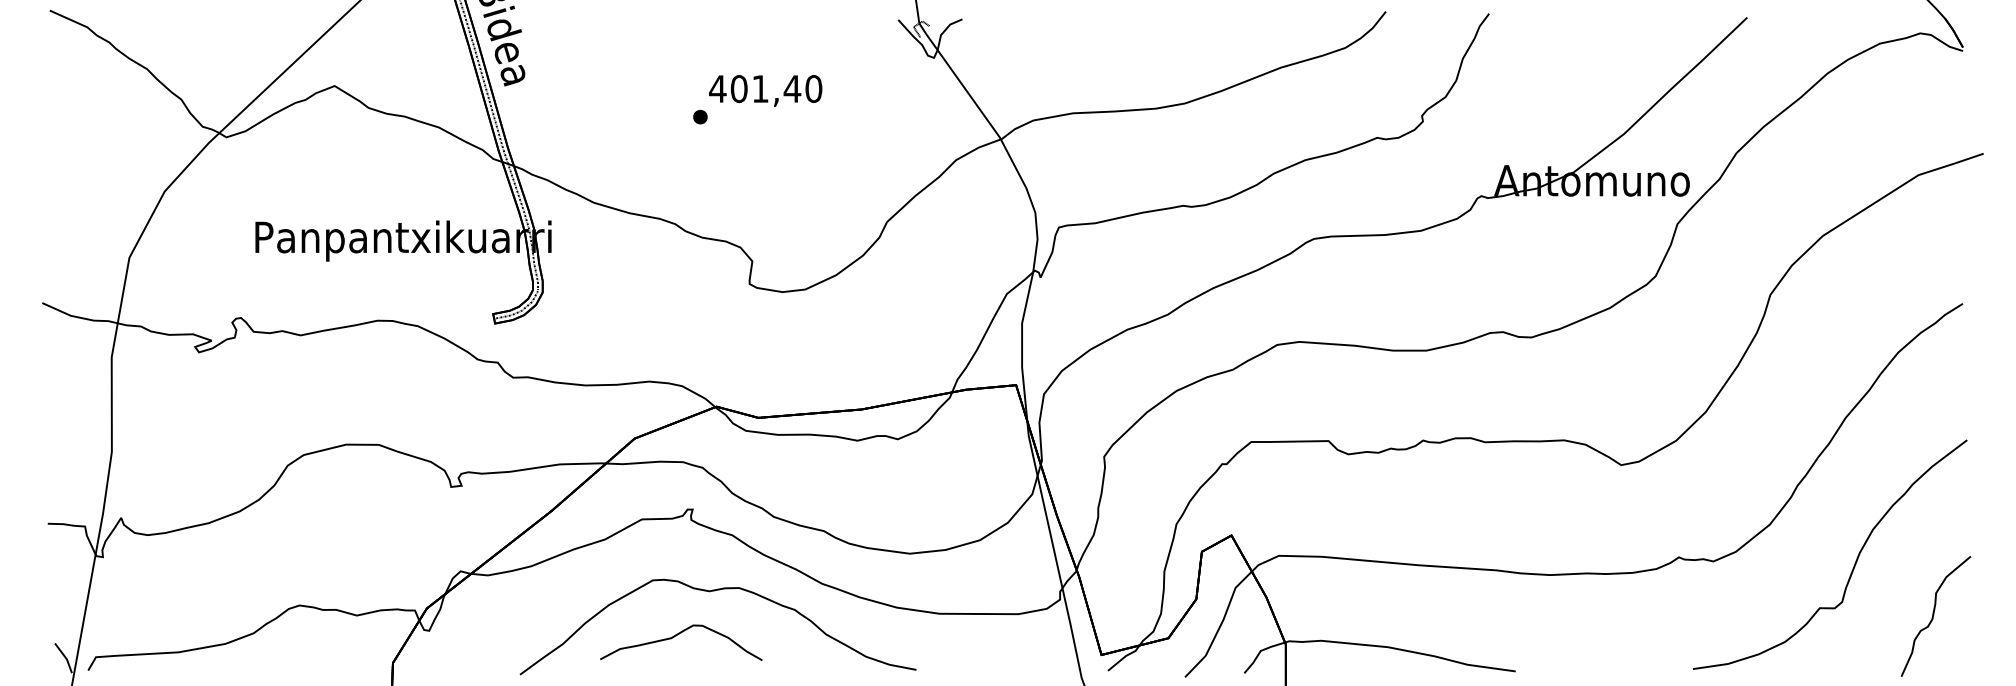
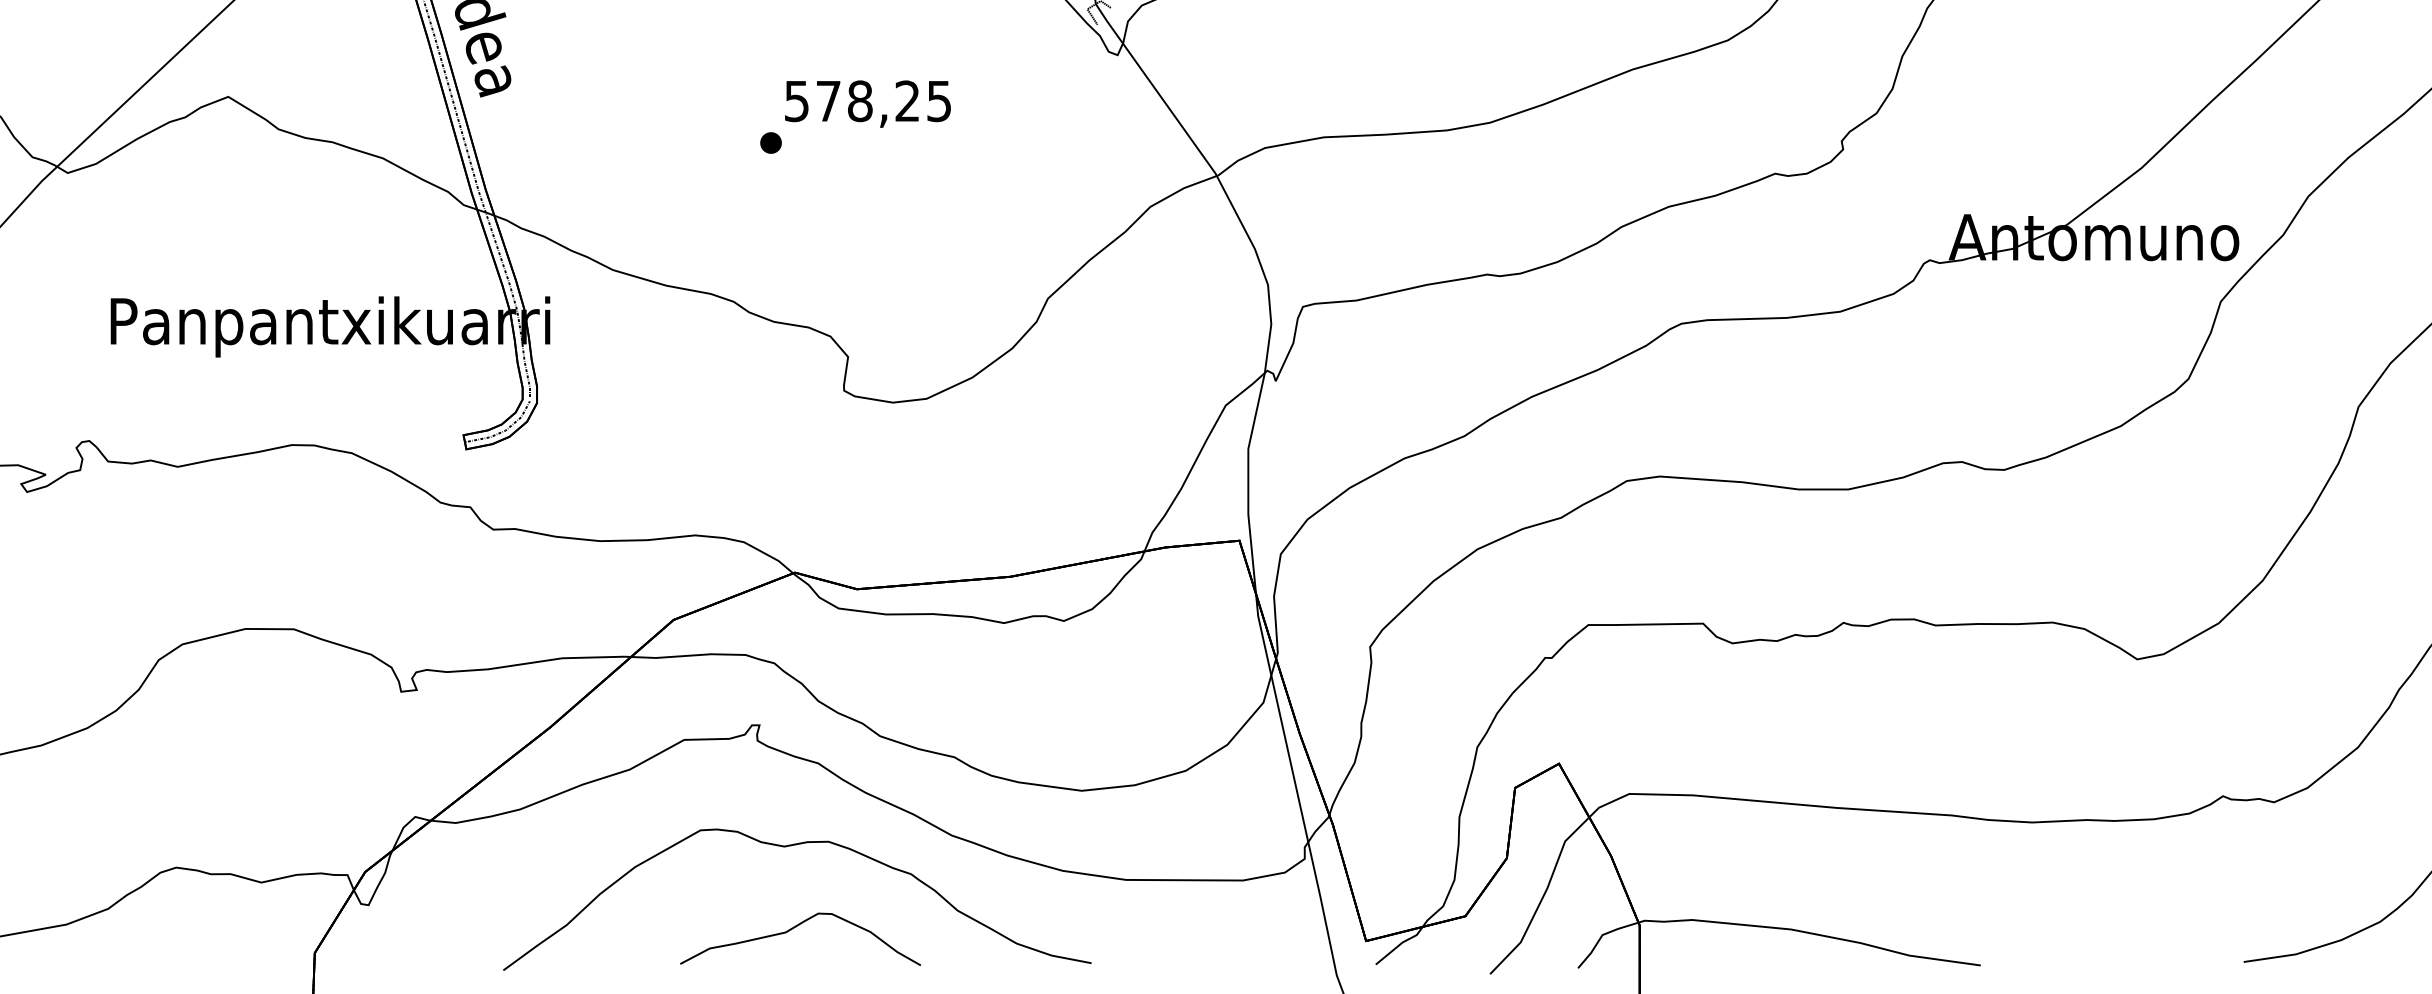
text: (765, 89) -> (867, 101), 401,40 -> 578,25
curve: (676, 636) -> (793, 929), moved

